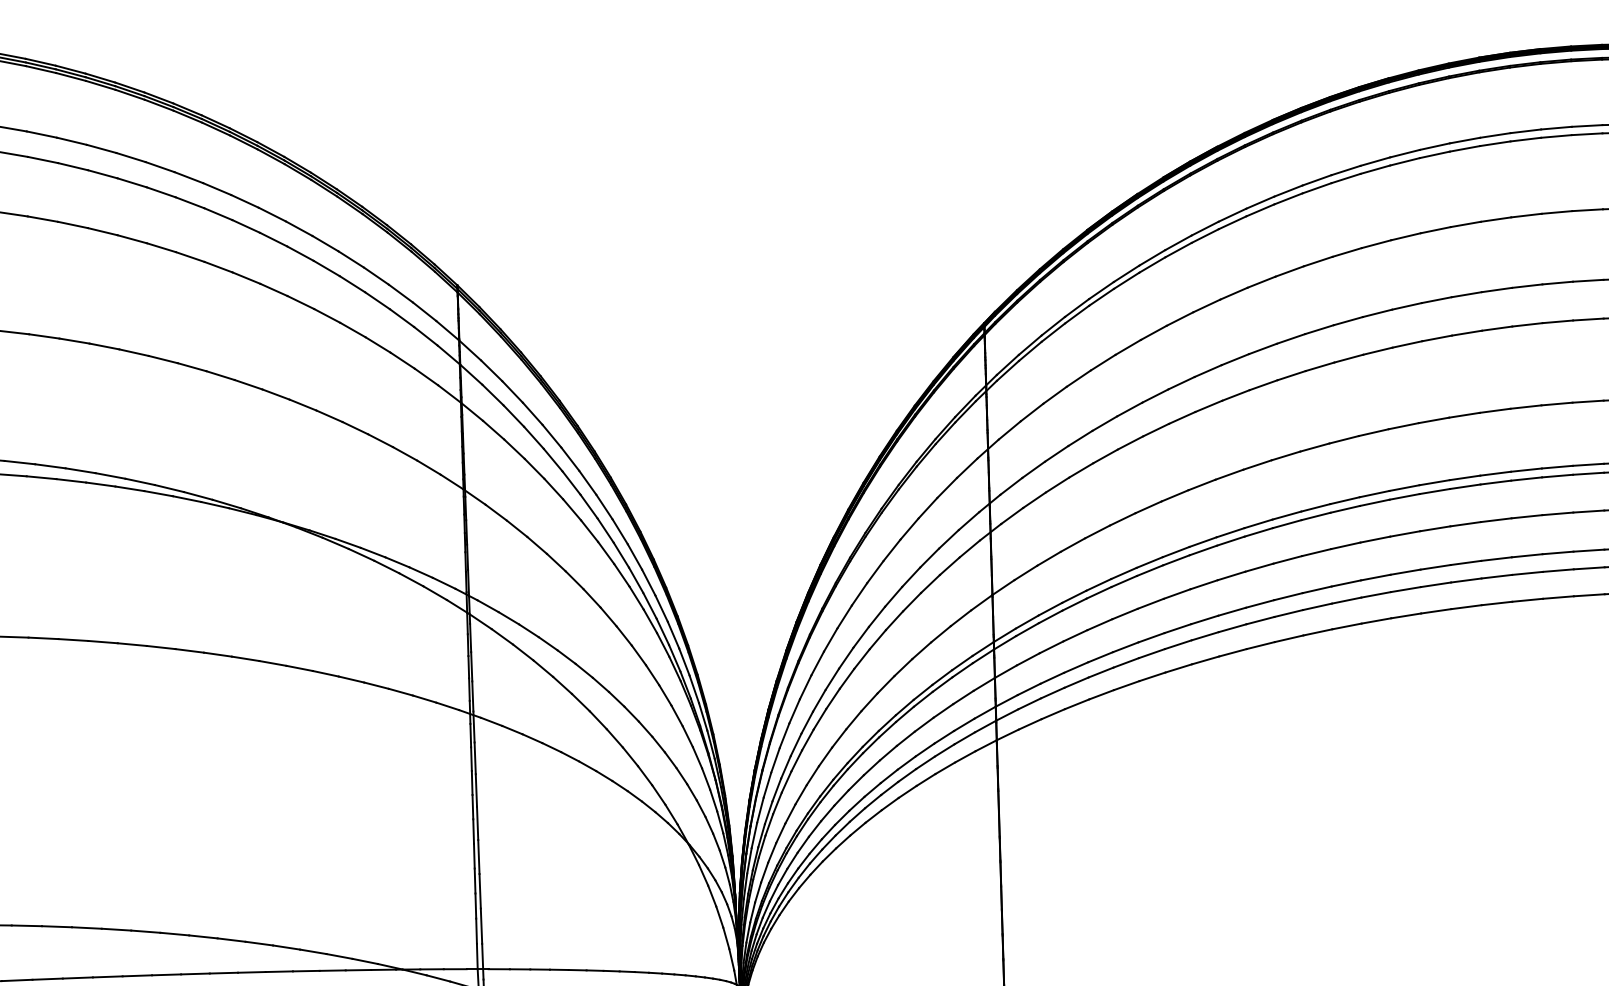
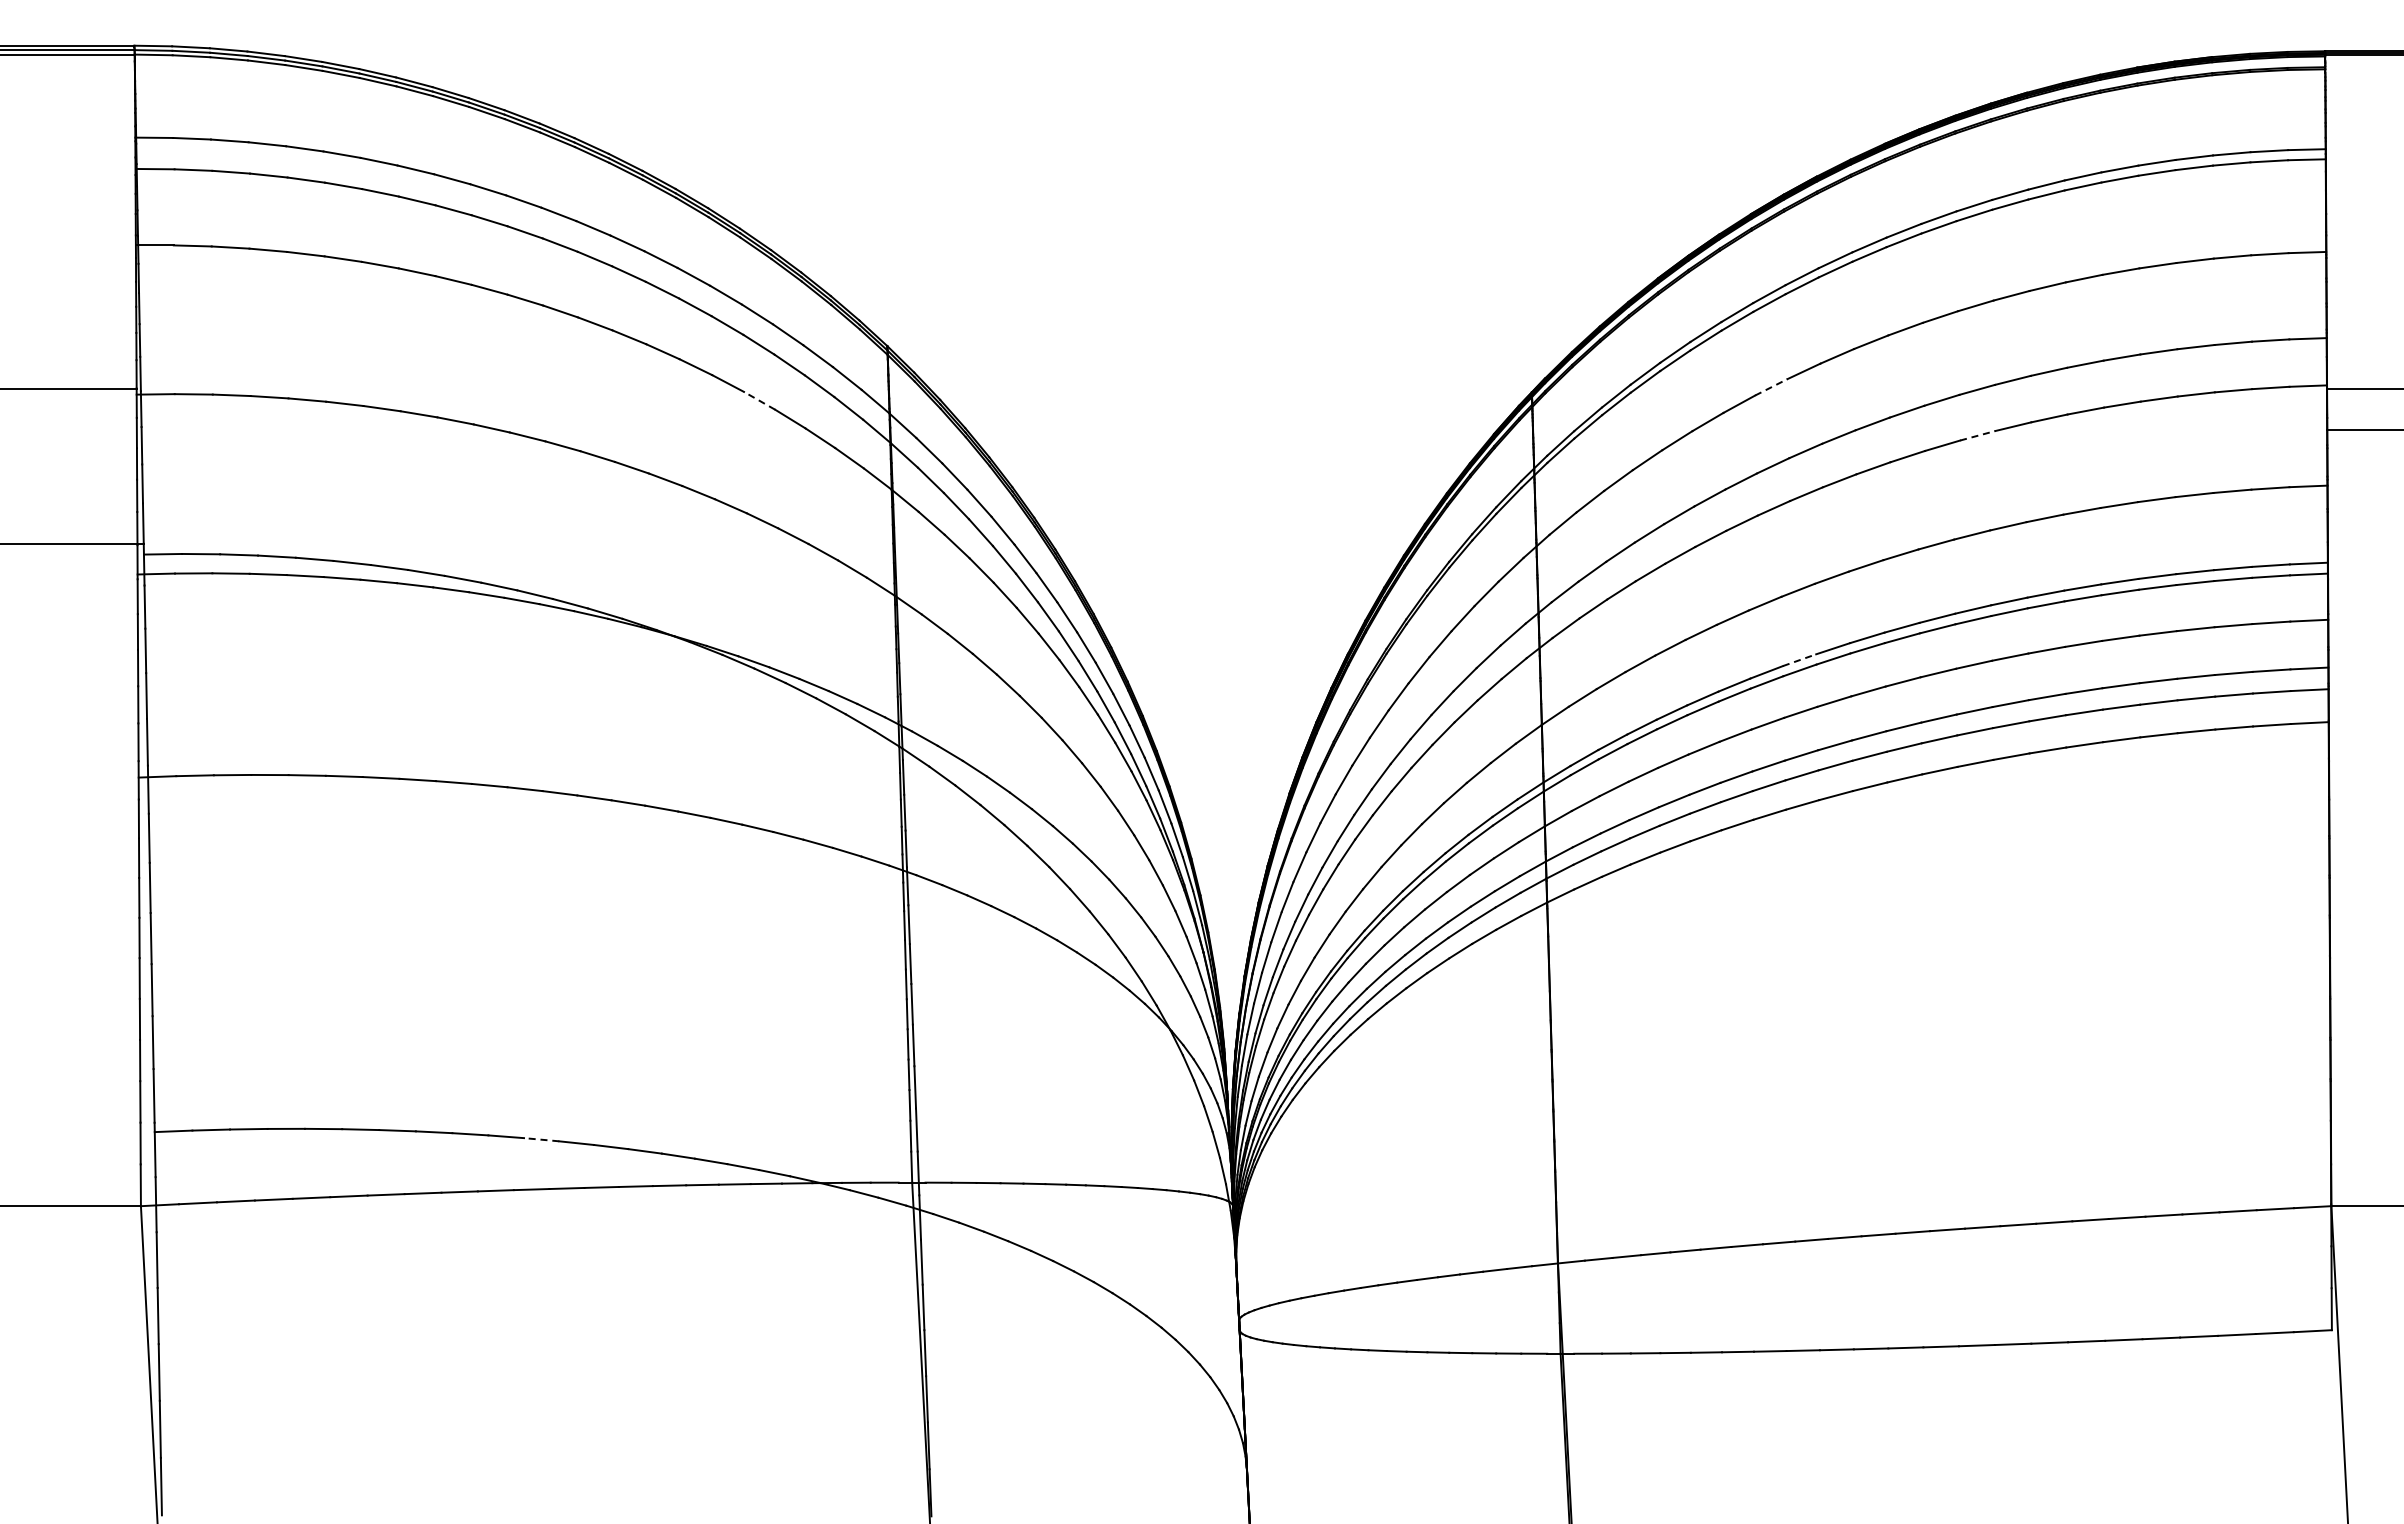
line: (1180, 319) -> (1771, 387), solid -> dashed
line: (352, 329) -> (759, 400), solid -> dashed
line: (1349, 358) -> (1978, 435), solid -> dashed
line: (1203, 542) -> (1799, 660), solid -> dashed
line: (174, 933) -> (541, 1139), solid -> dashed

